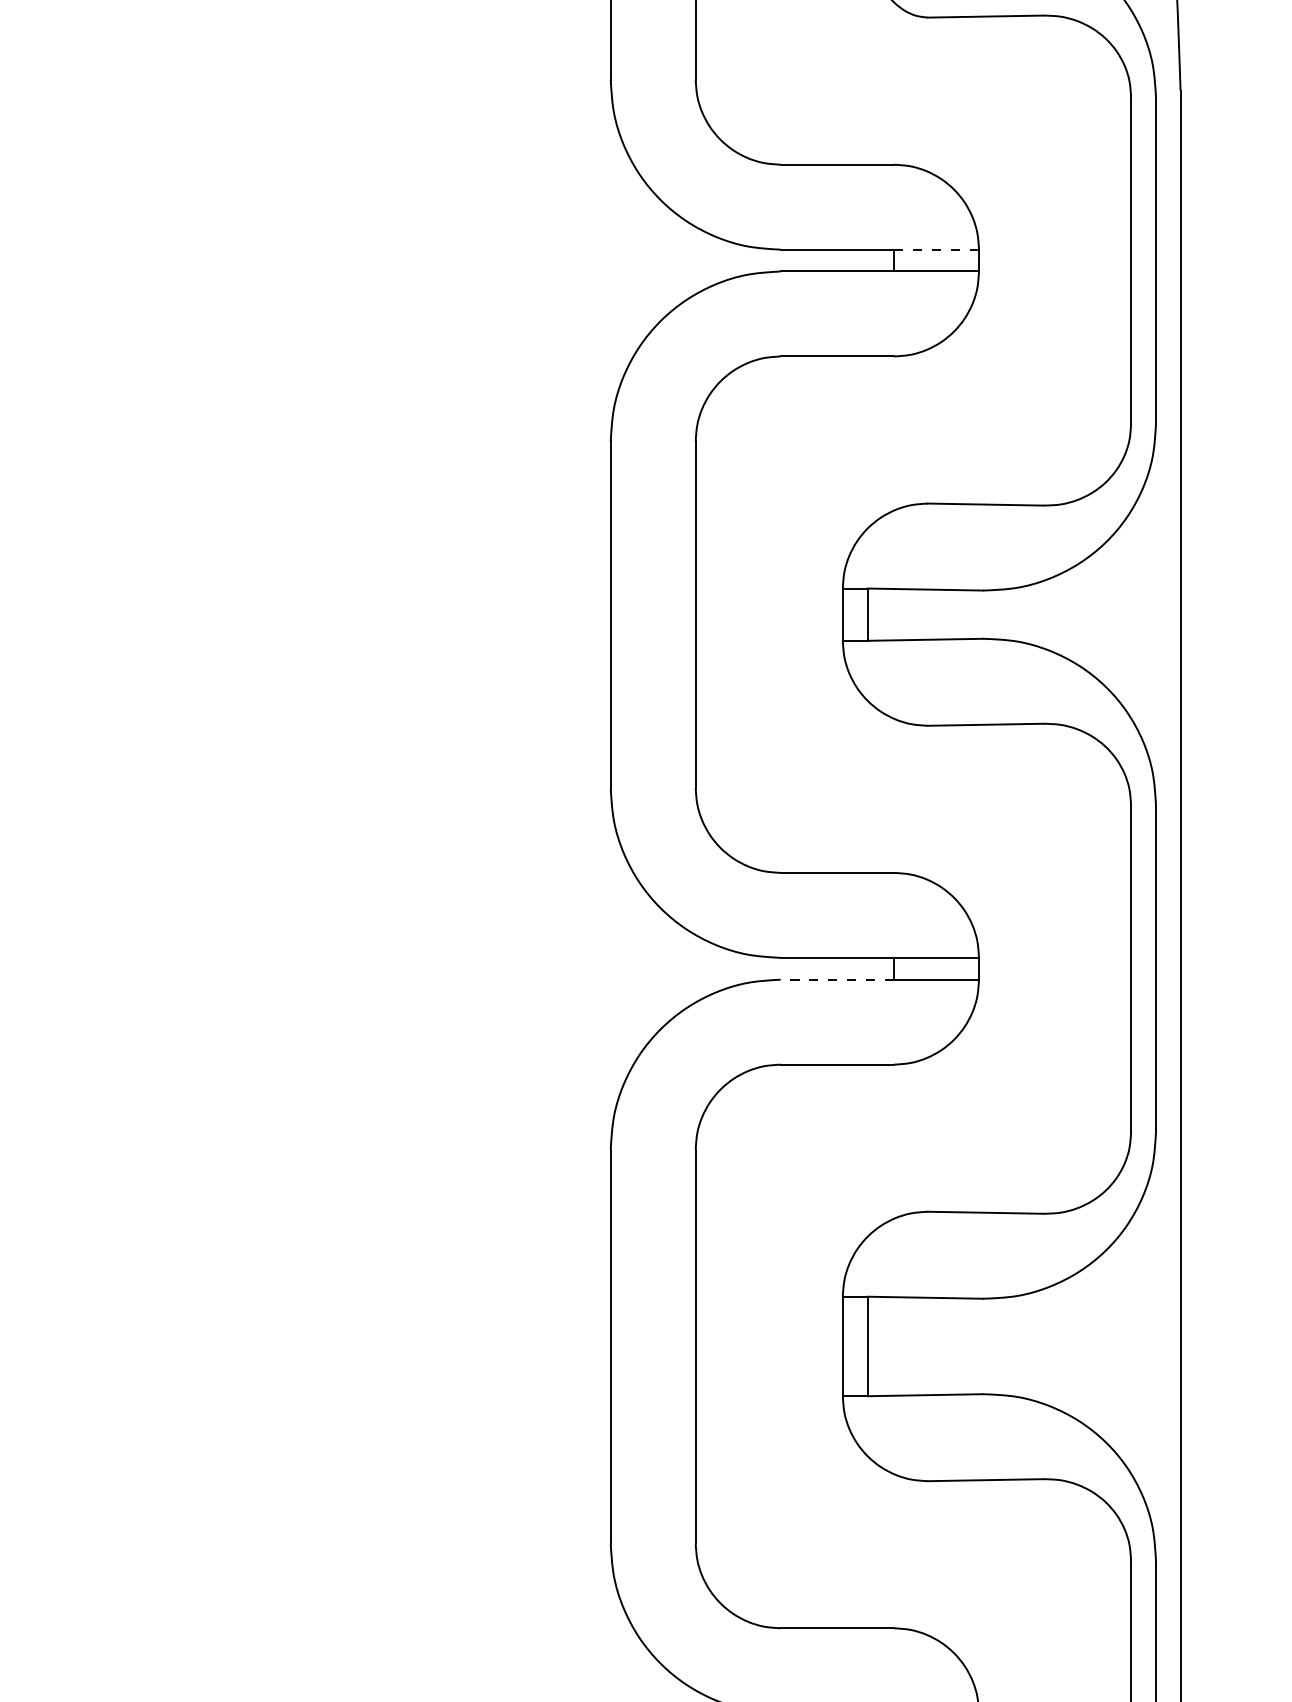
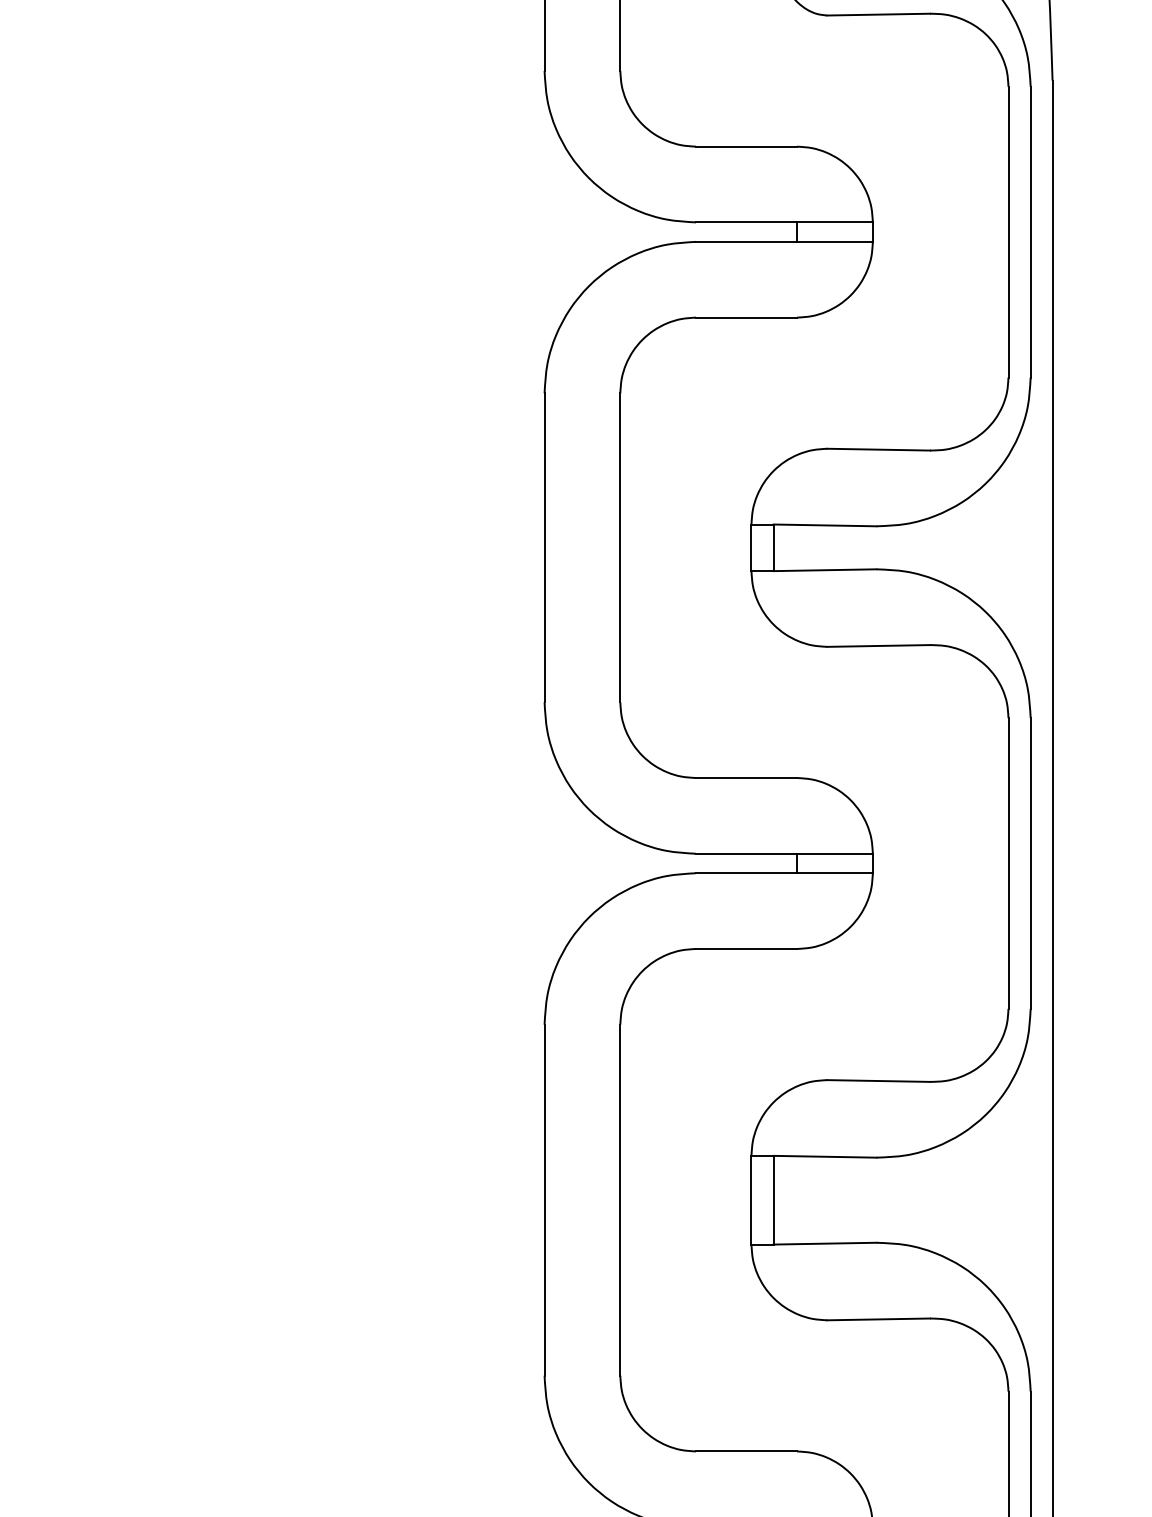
line: (936, 249) -> (834, 222), dashed -> solid
line: (837, 979) -> (746, 873), dashed -> solid

